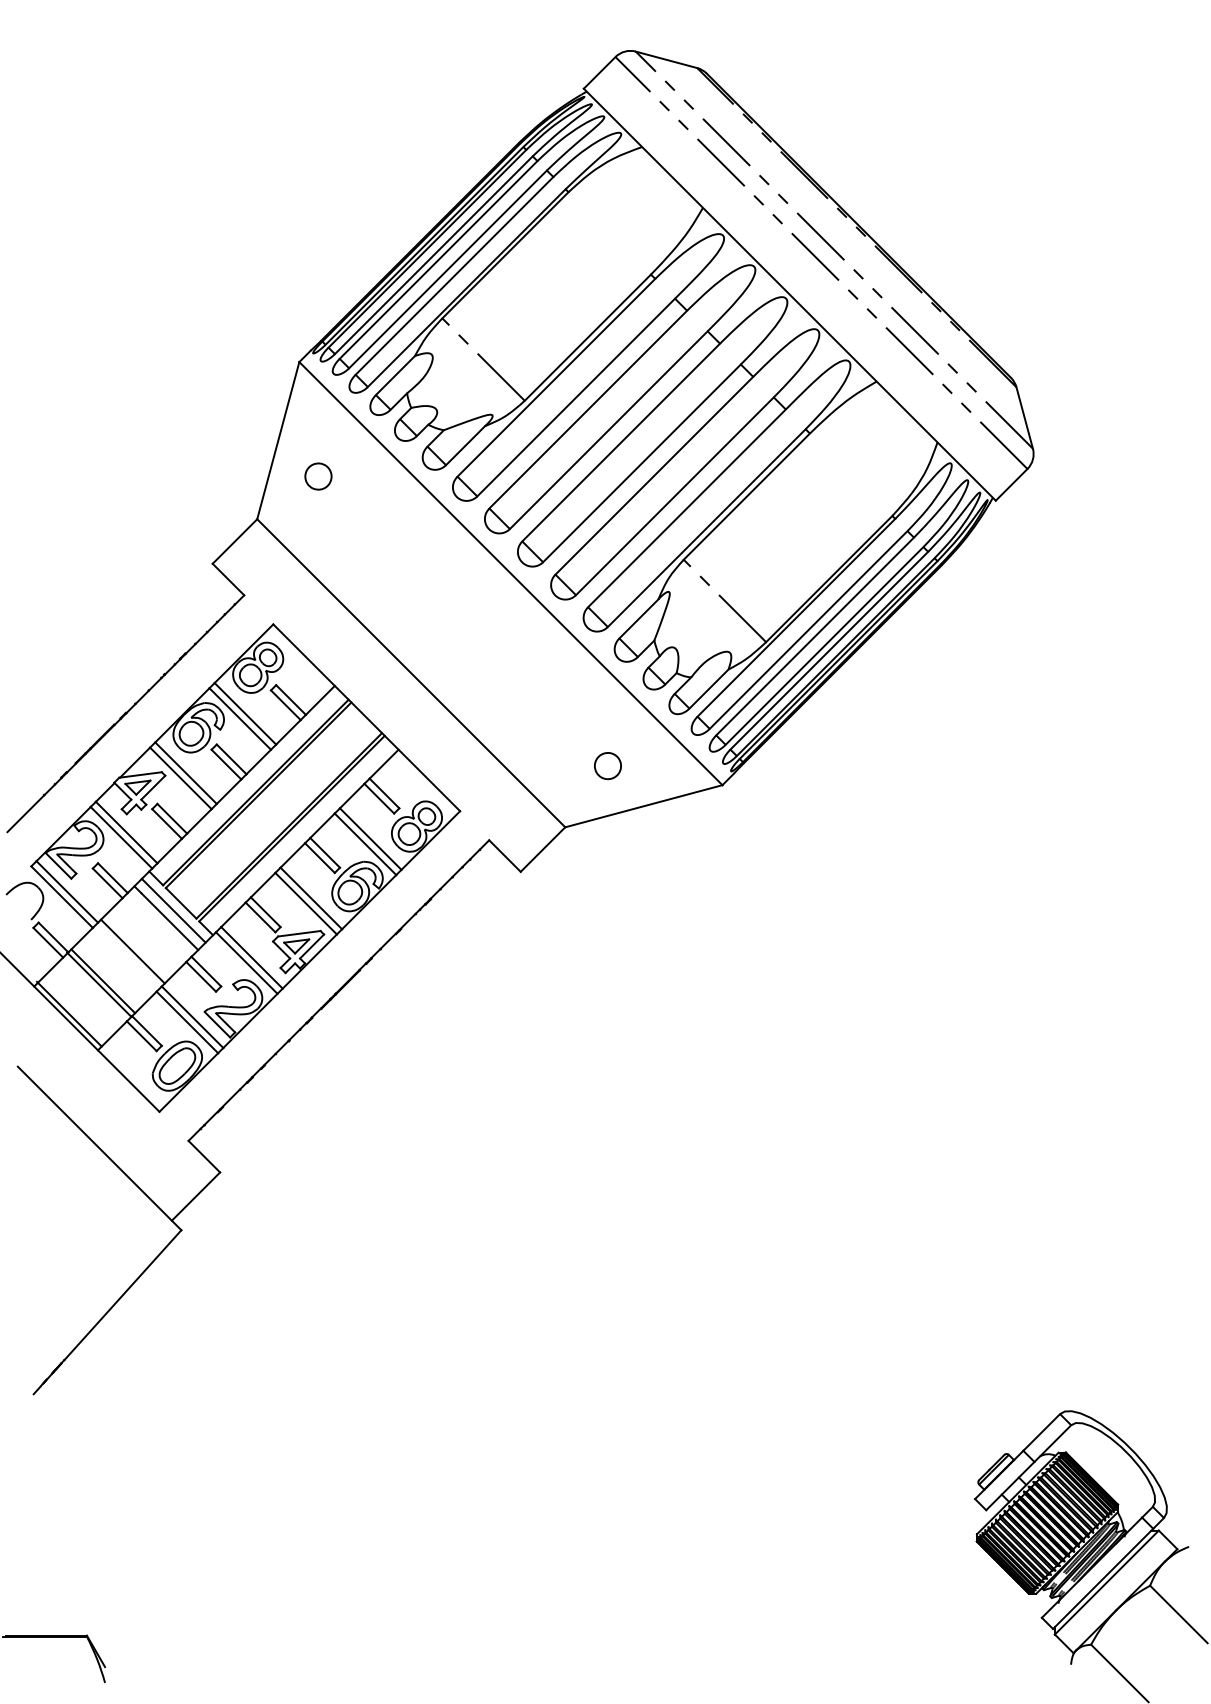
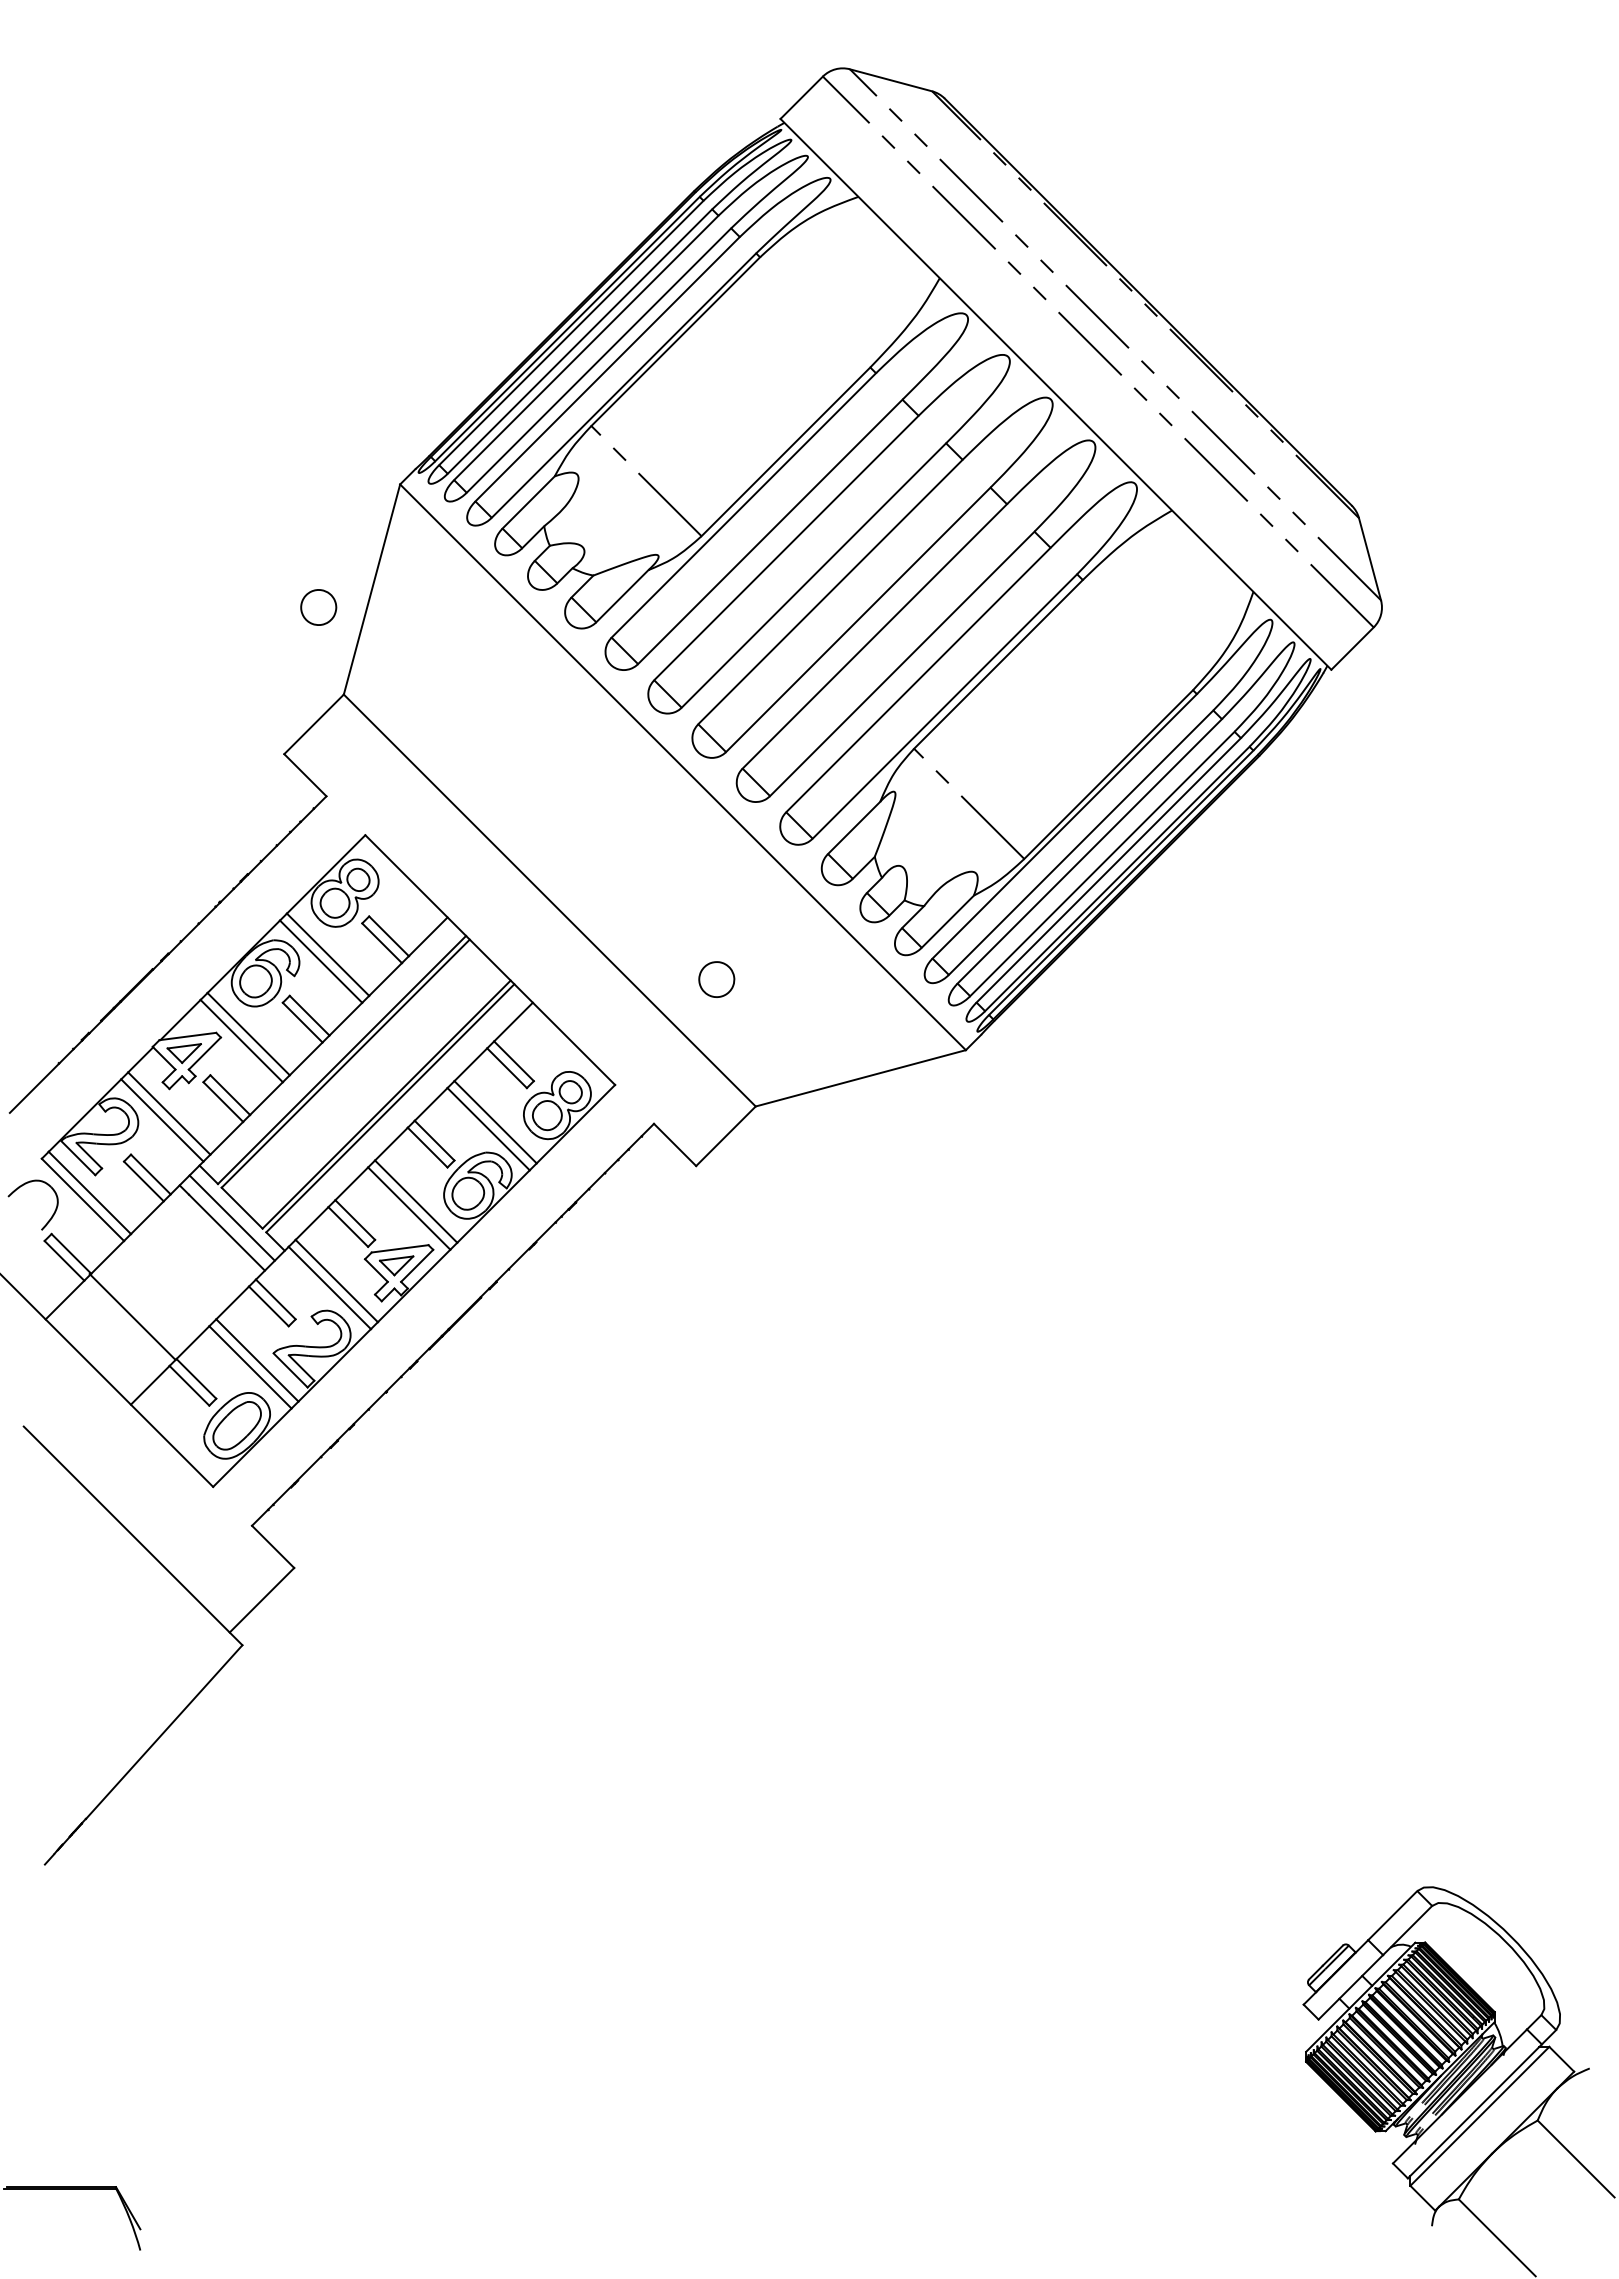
part: (318, 476) -> (318, 607), moved
part: (607, 765) -> (716, 979), moved
line: (132, 951) -> (177, 1272), removed
line: (102, 981) -> (137, 1312), removed
line: (69, 1014) -> (92, 1356), removed

